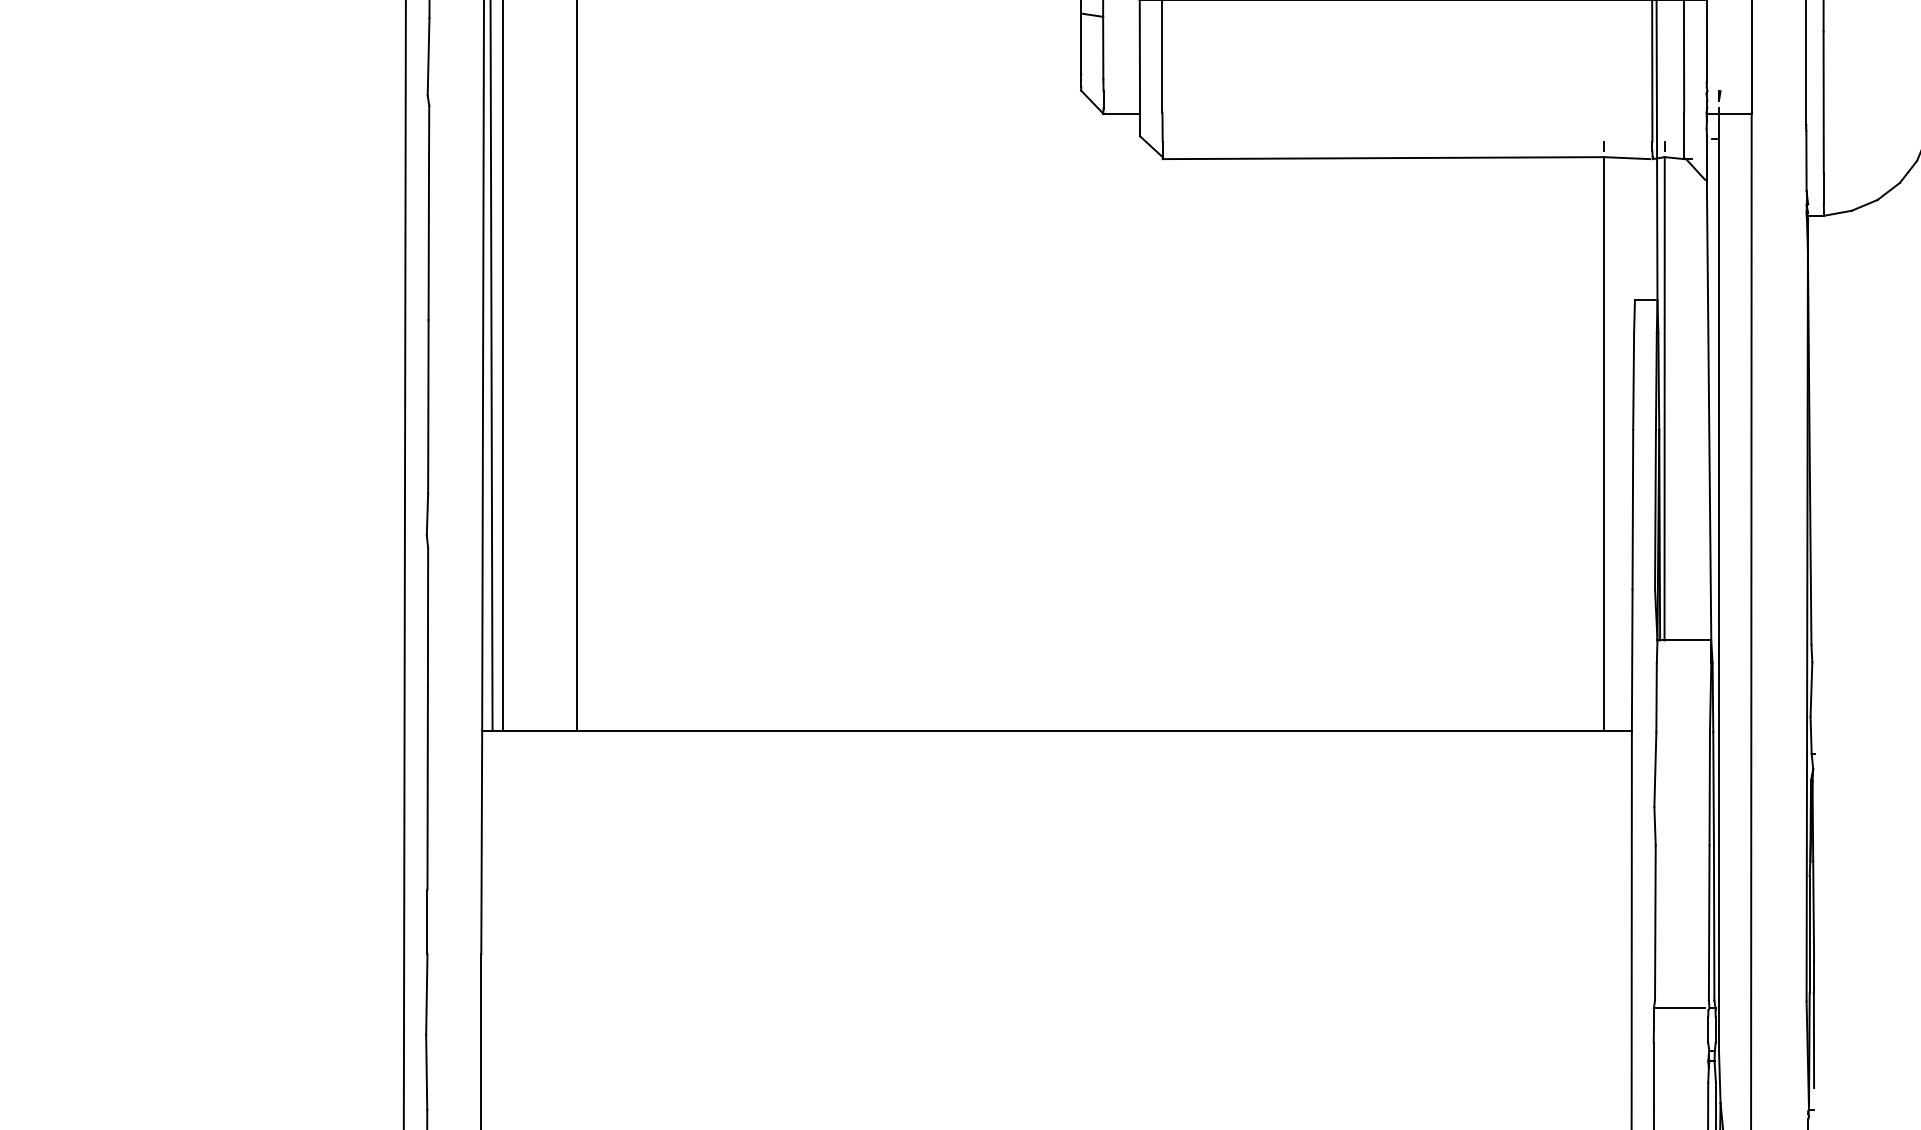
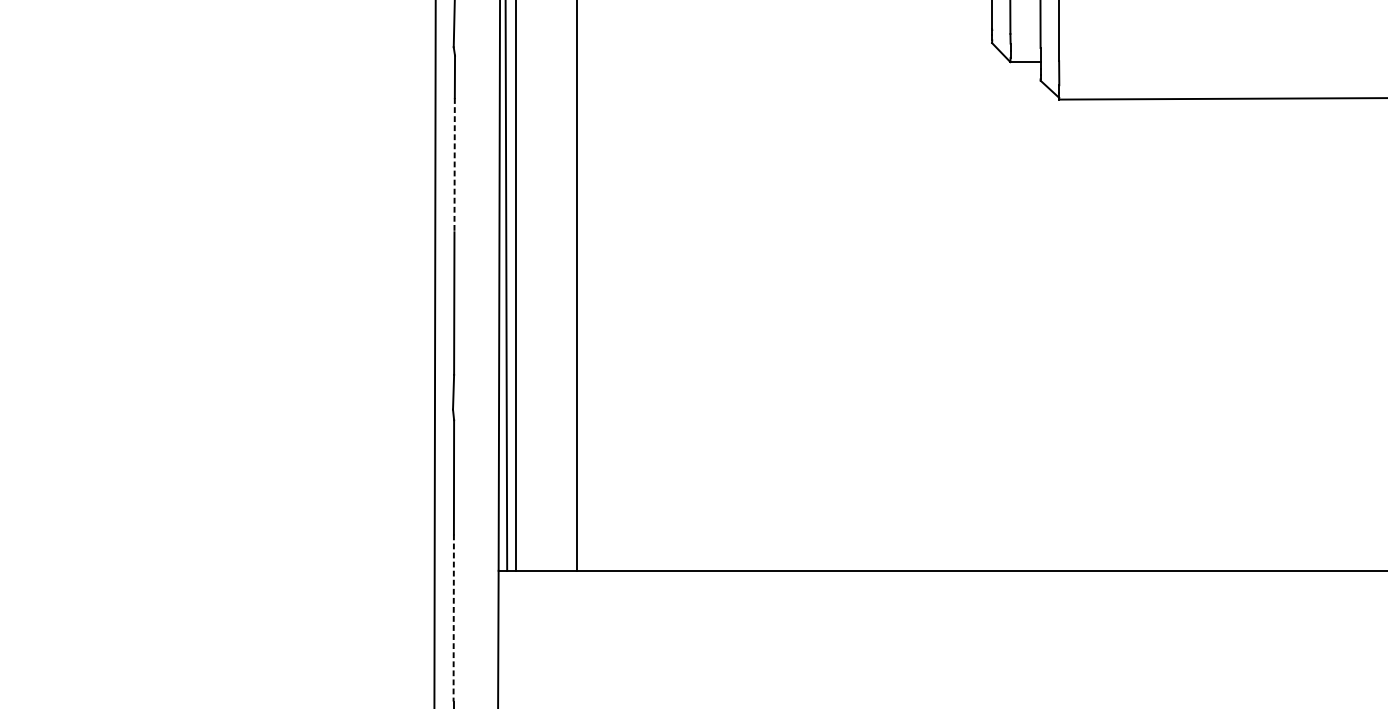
line: (428, 239) -> (454, 165), solid -> dashed
line: (427, 788) -> (453, 618), solid -> dashed

